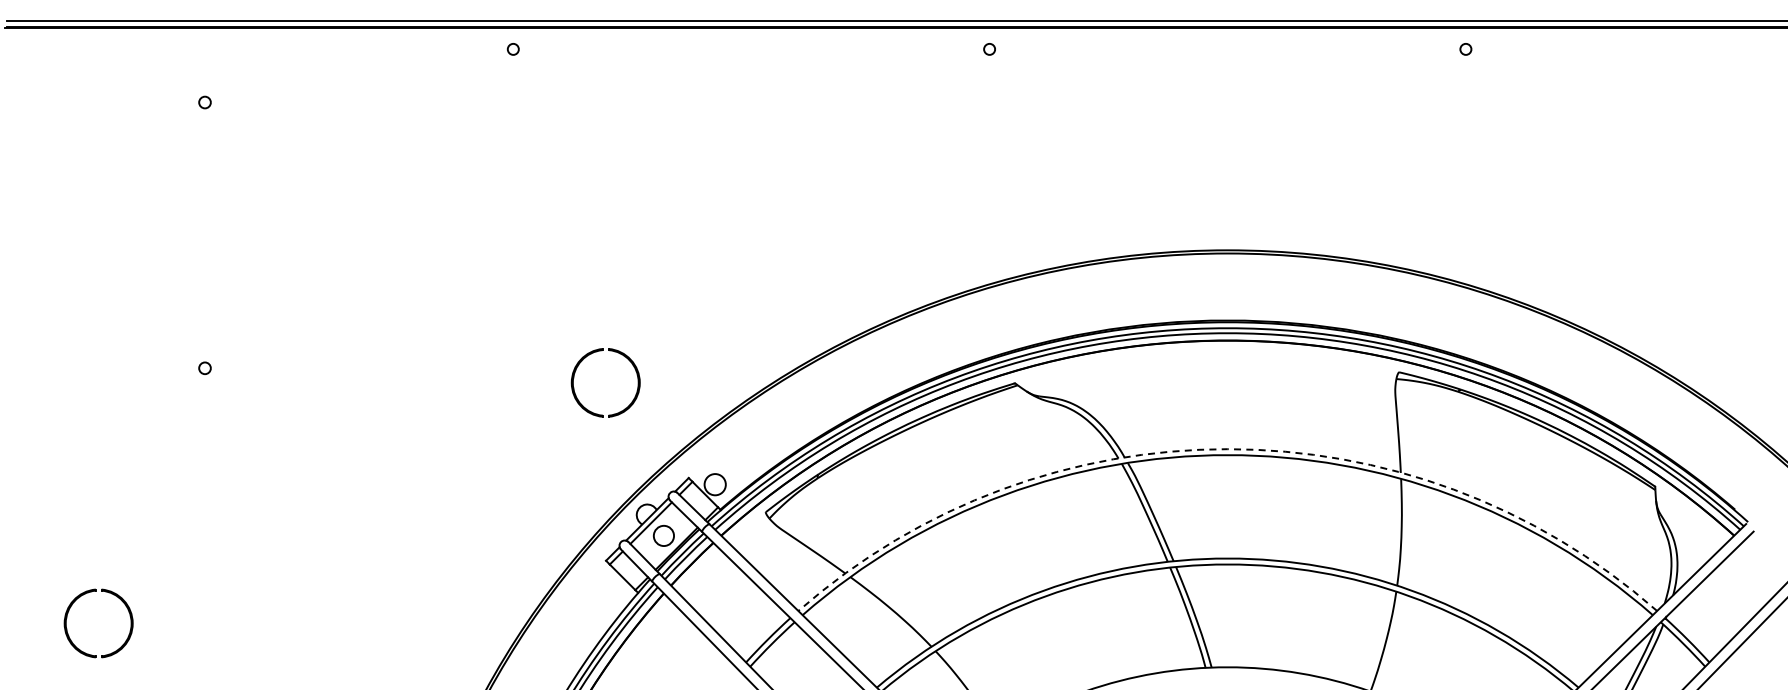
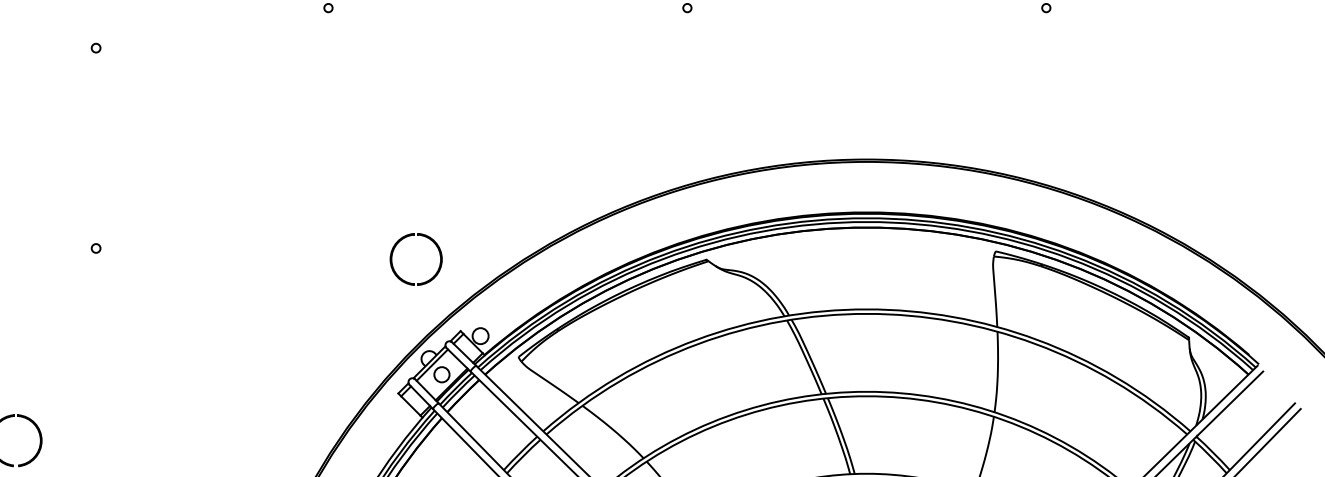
part: (583, 360) -> (399, 242), moved
arc: (1227, 449) -> (866, 309), dashed -> solid

